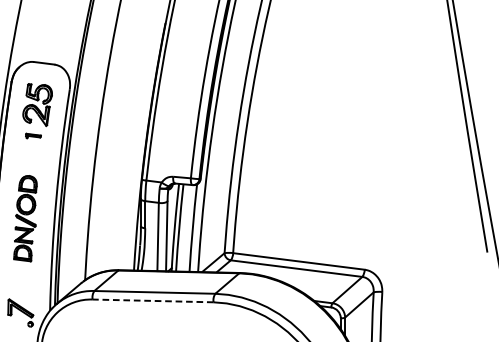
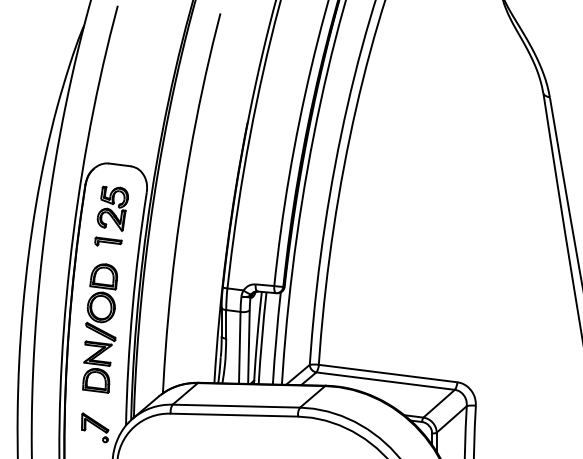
part: (33, 136) -> (108, 241), size x1.67
part: (24, 218) -> (99, 328), size x1.43
line: (153, 301) -> (234, 415), dashed -> solid

